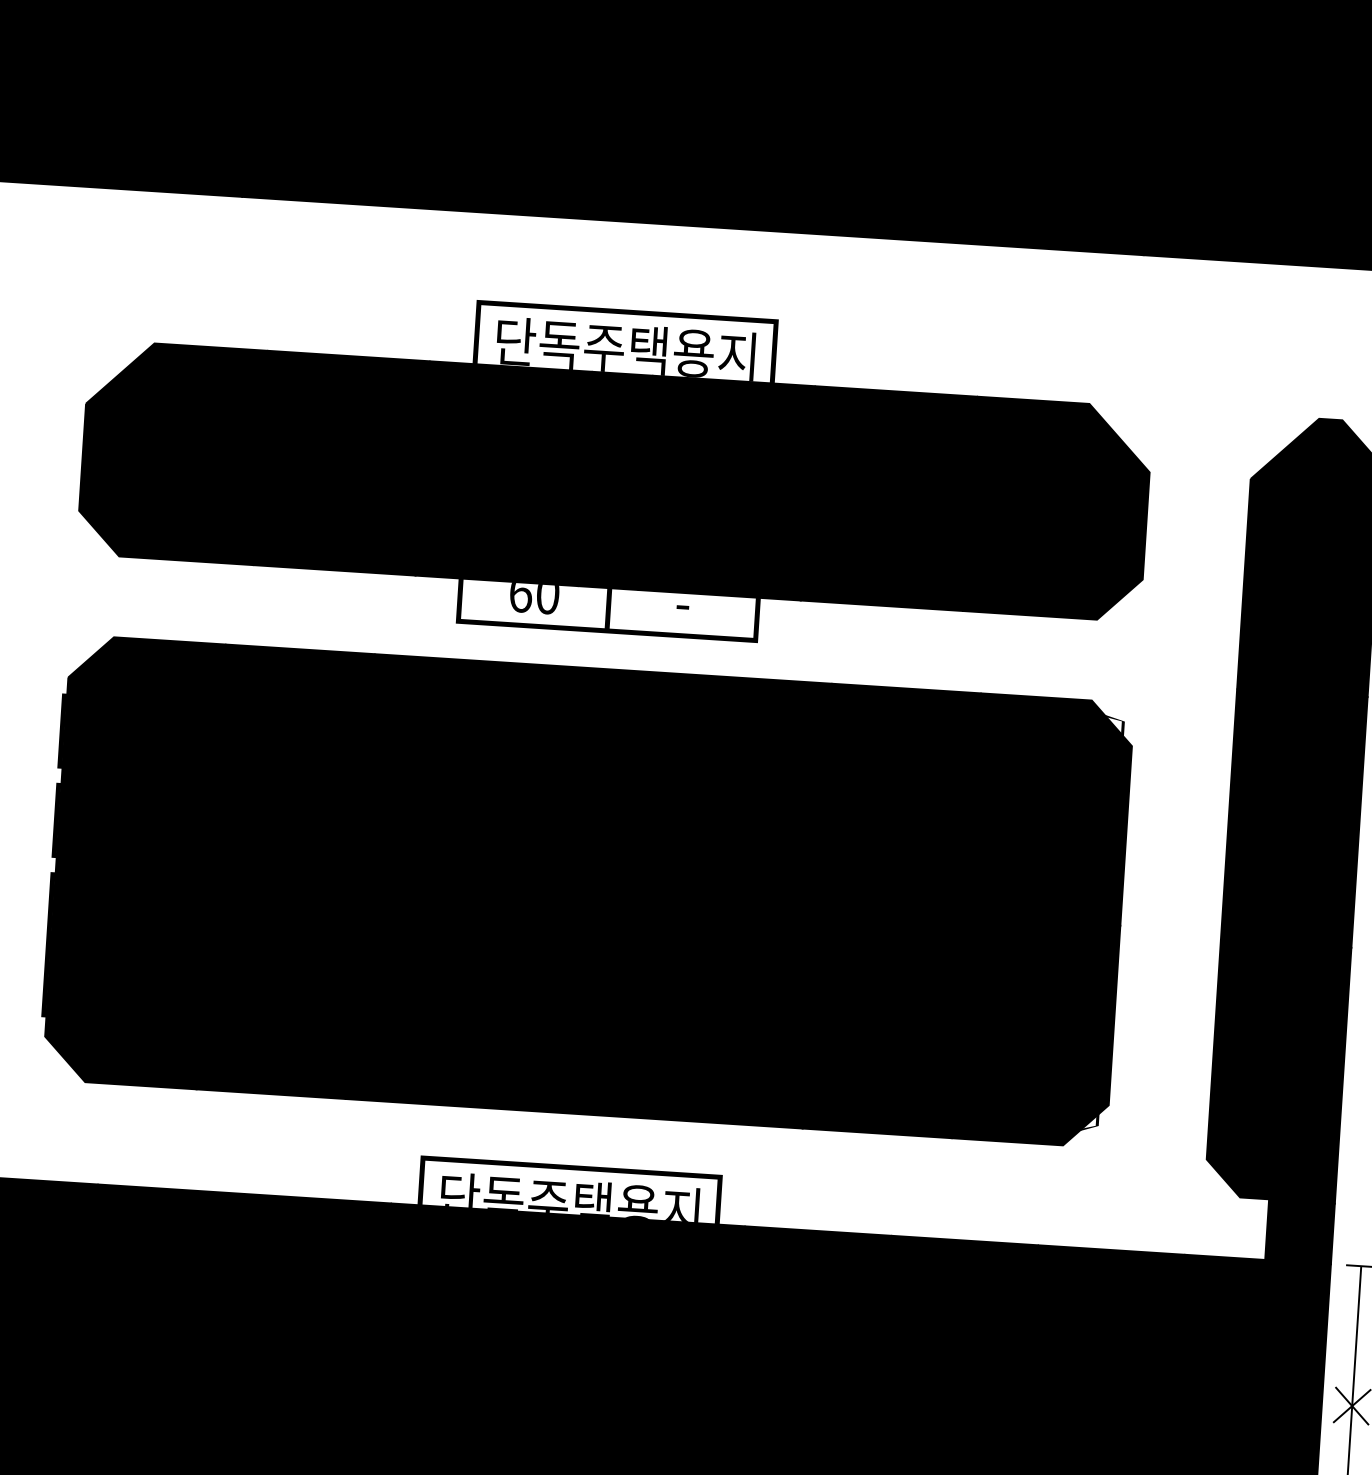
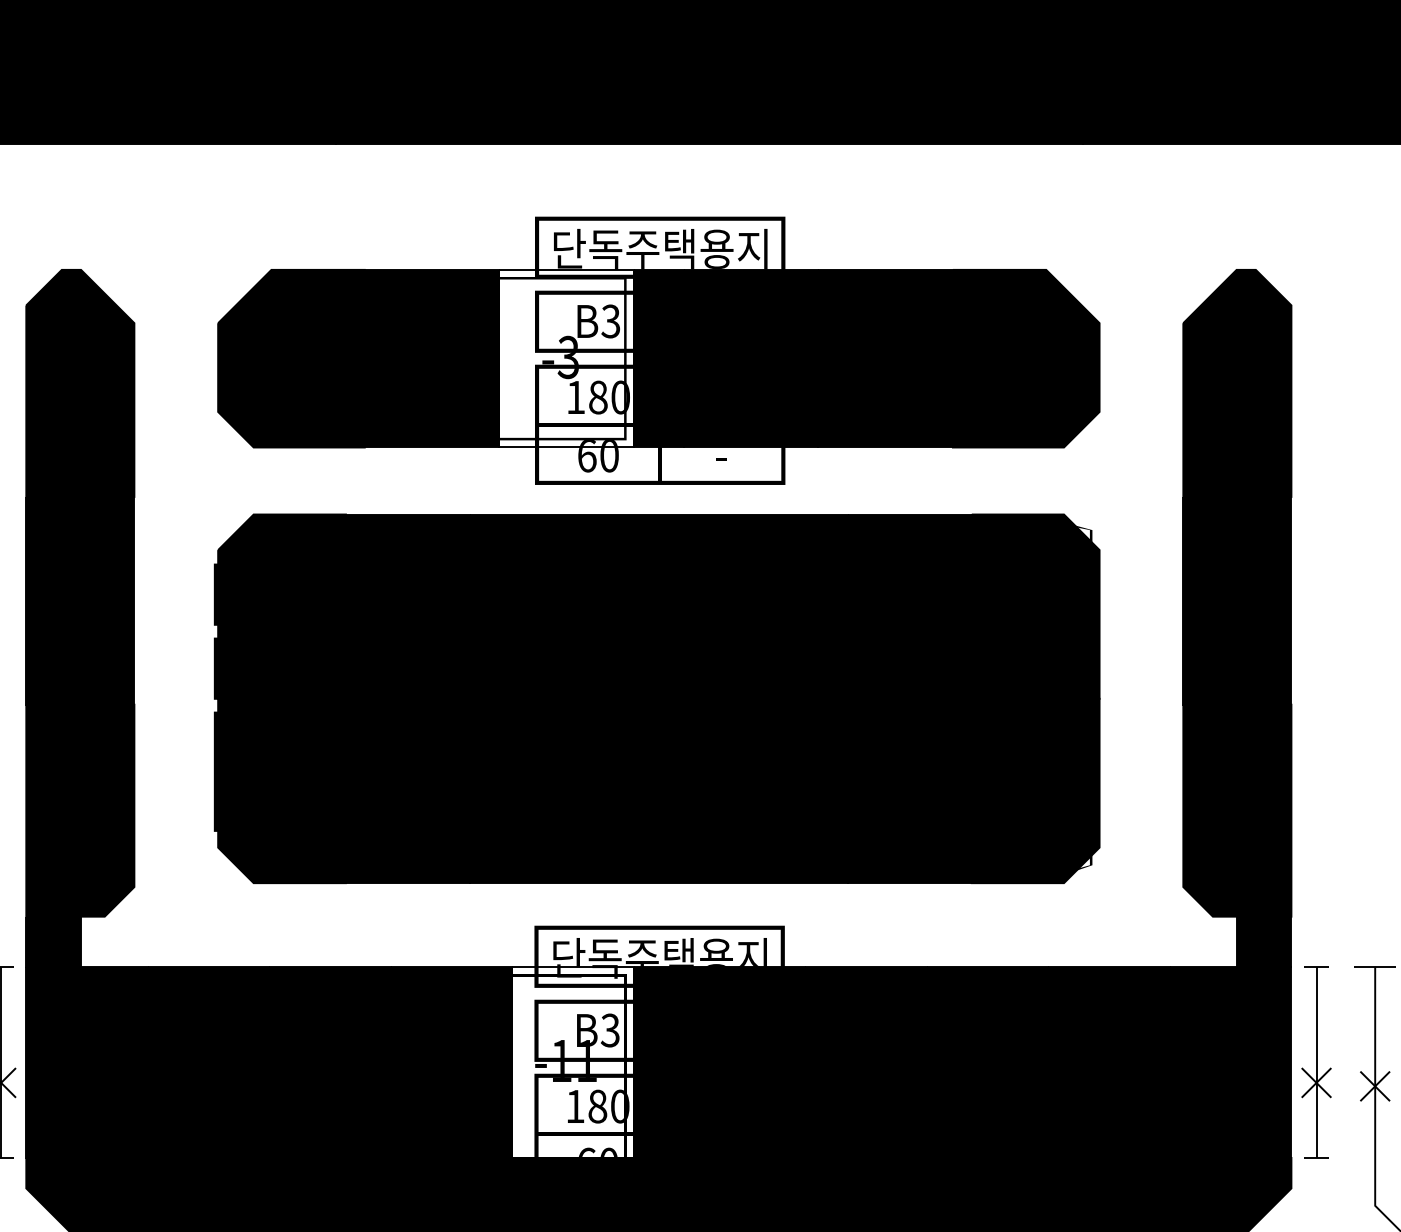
fill: (503, 473) -> (566, 358), removed
fill: (456, 1322) -> (572, 1061), removed

